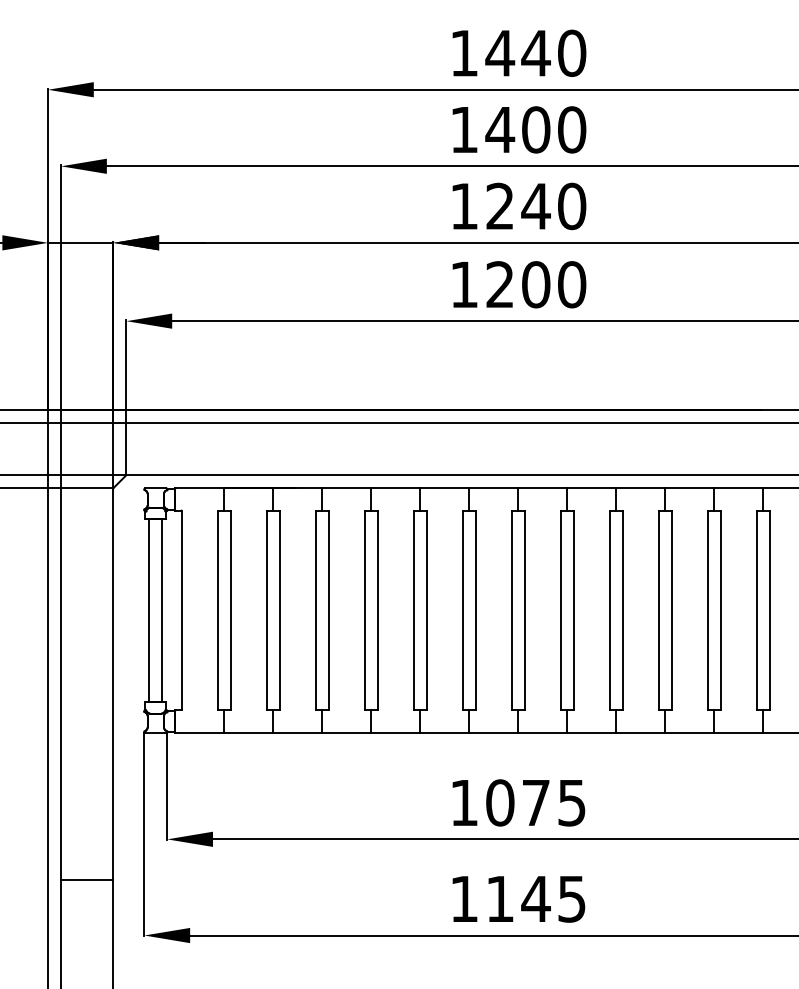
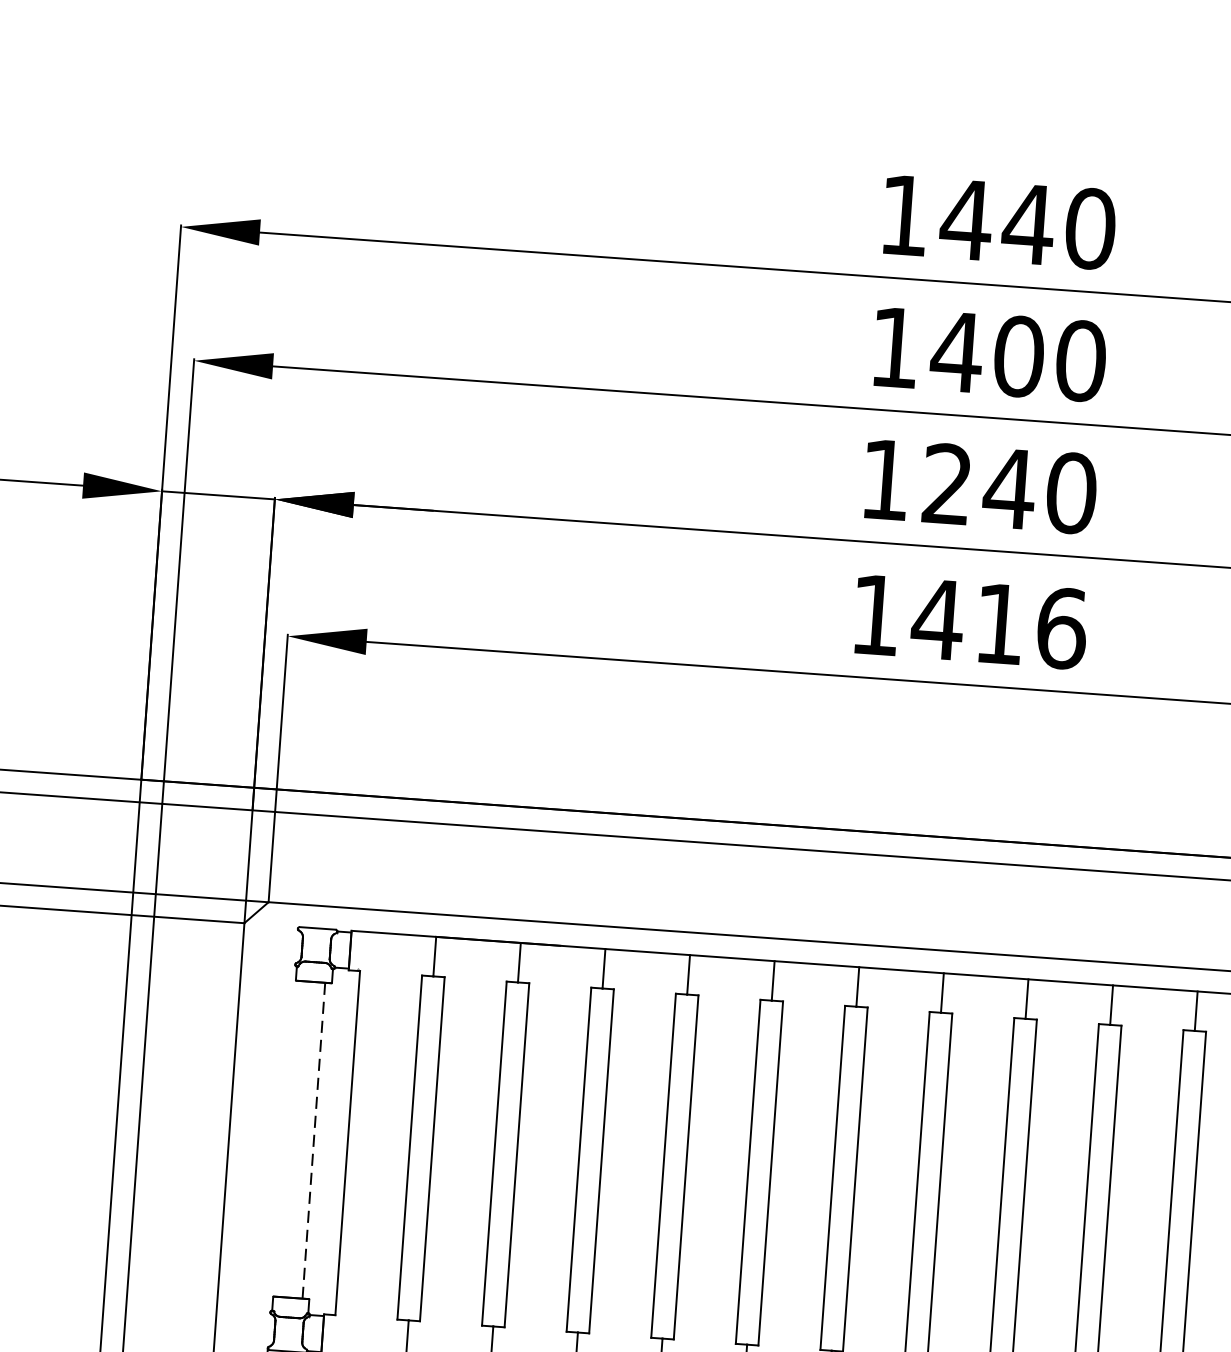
text: (535, 284) -> (998, 623), 1200 -> 1416
line: (149, 610) -> (291, 1138), removed
line: (162, 611) -> (314, 1142), solid -> dashed

